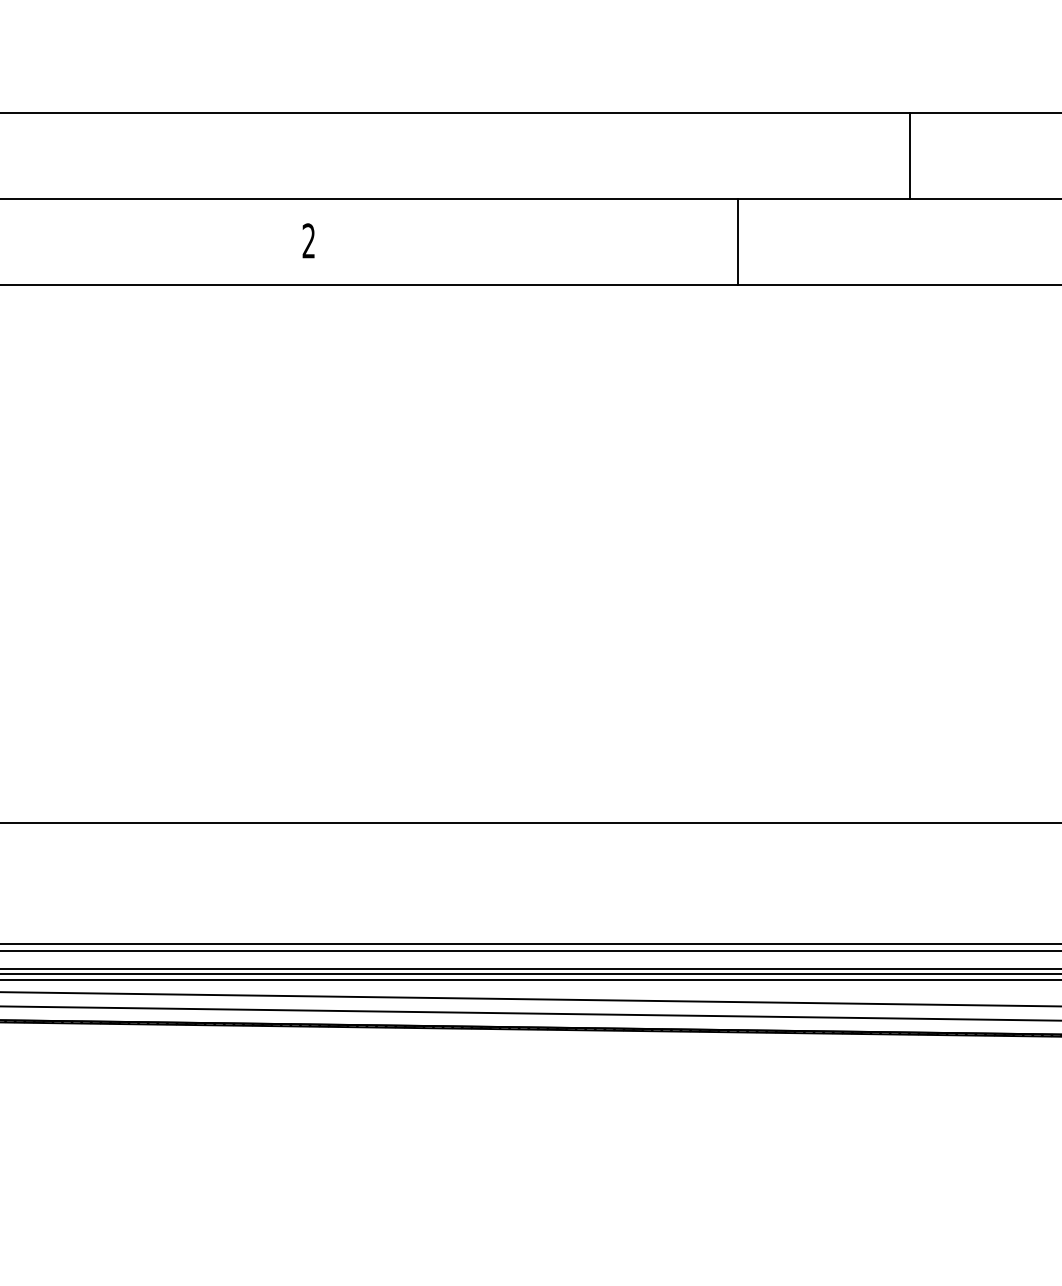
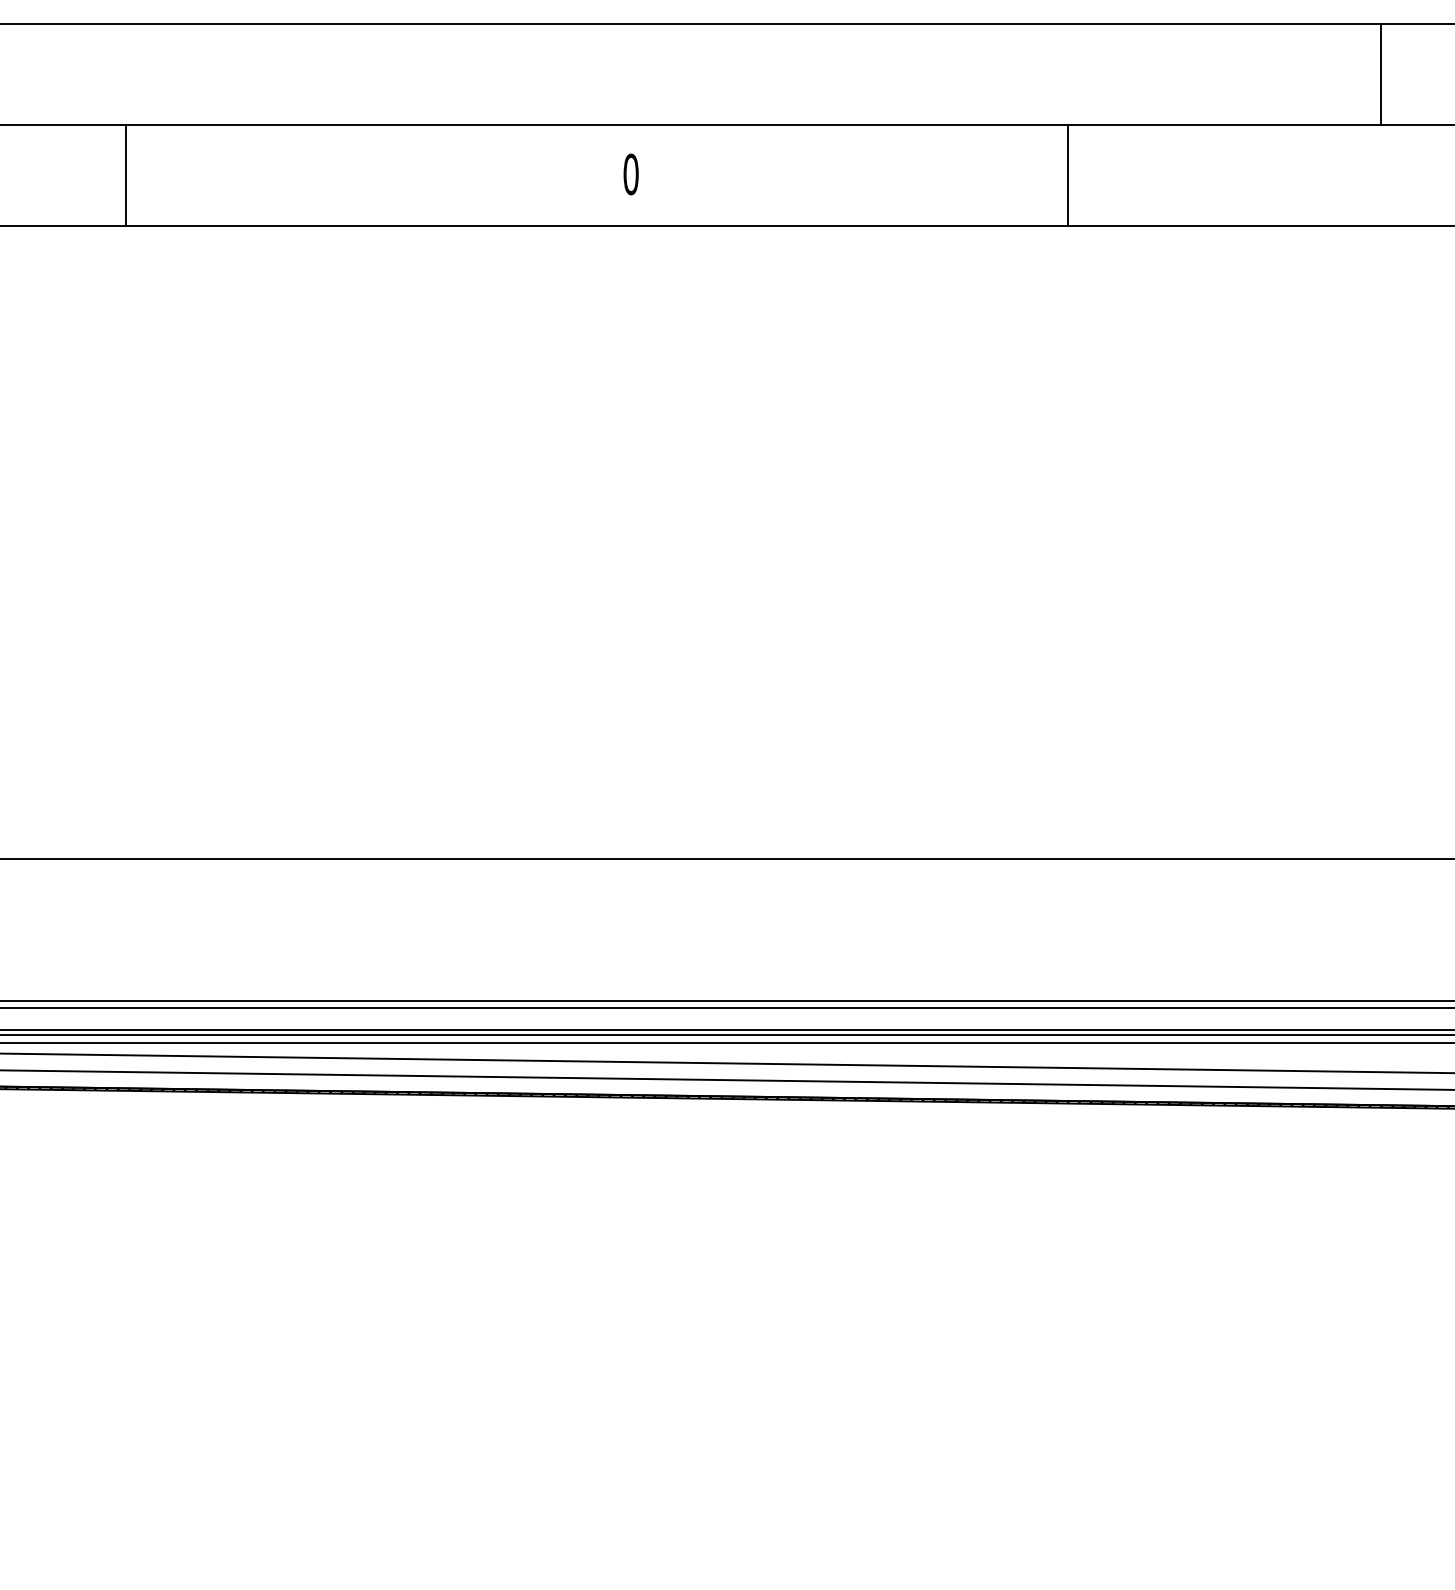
line: (909, 155) -> (1381, 74), moved
text: (308, 241) -> (630, 174), 2 -> 0
line: (738, 241) -> (1068, 175), moved

